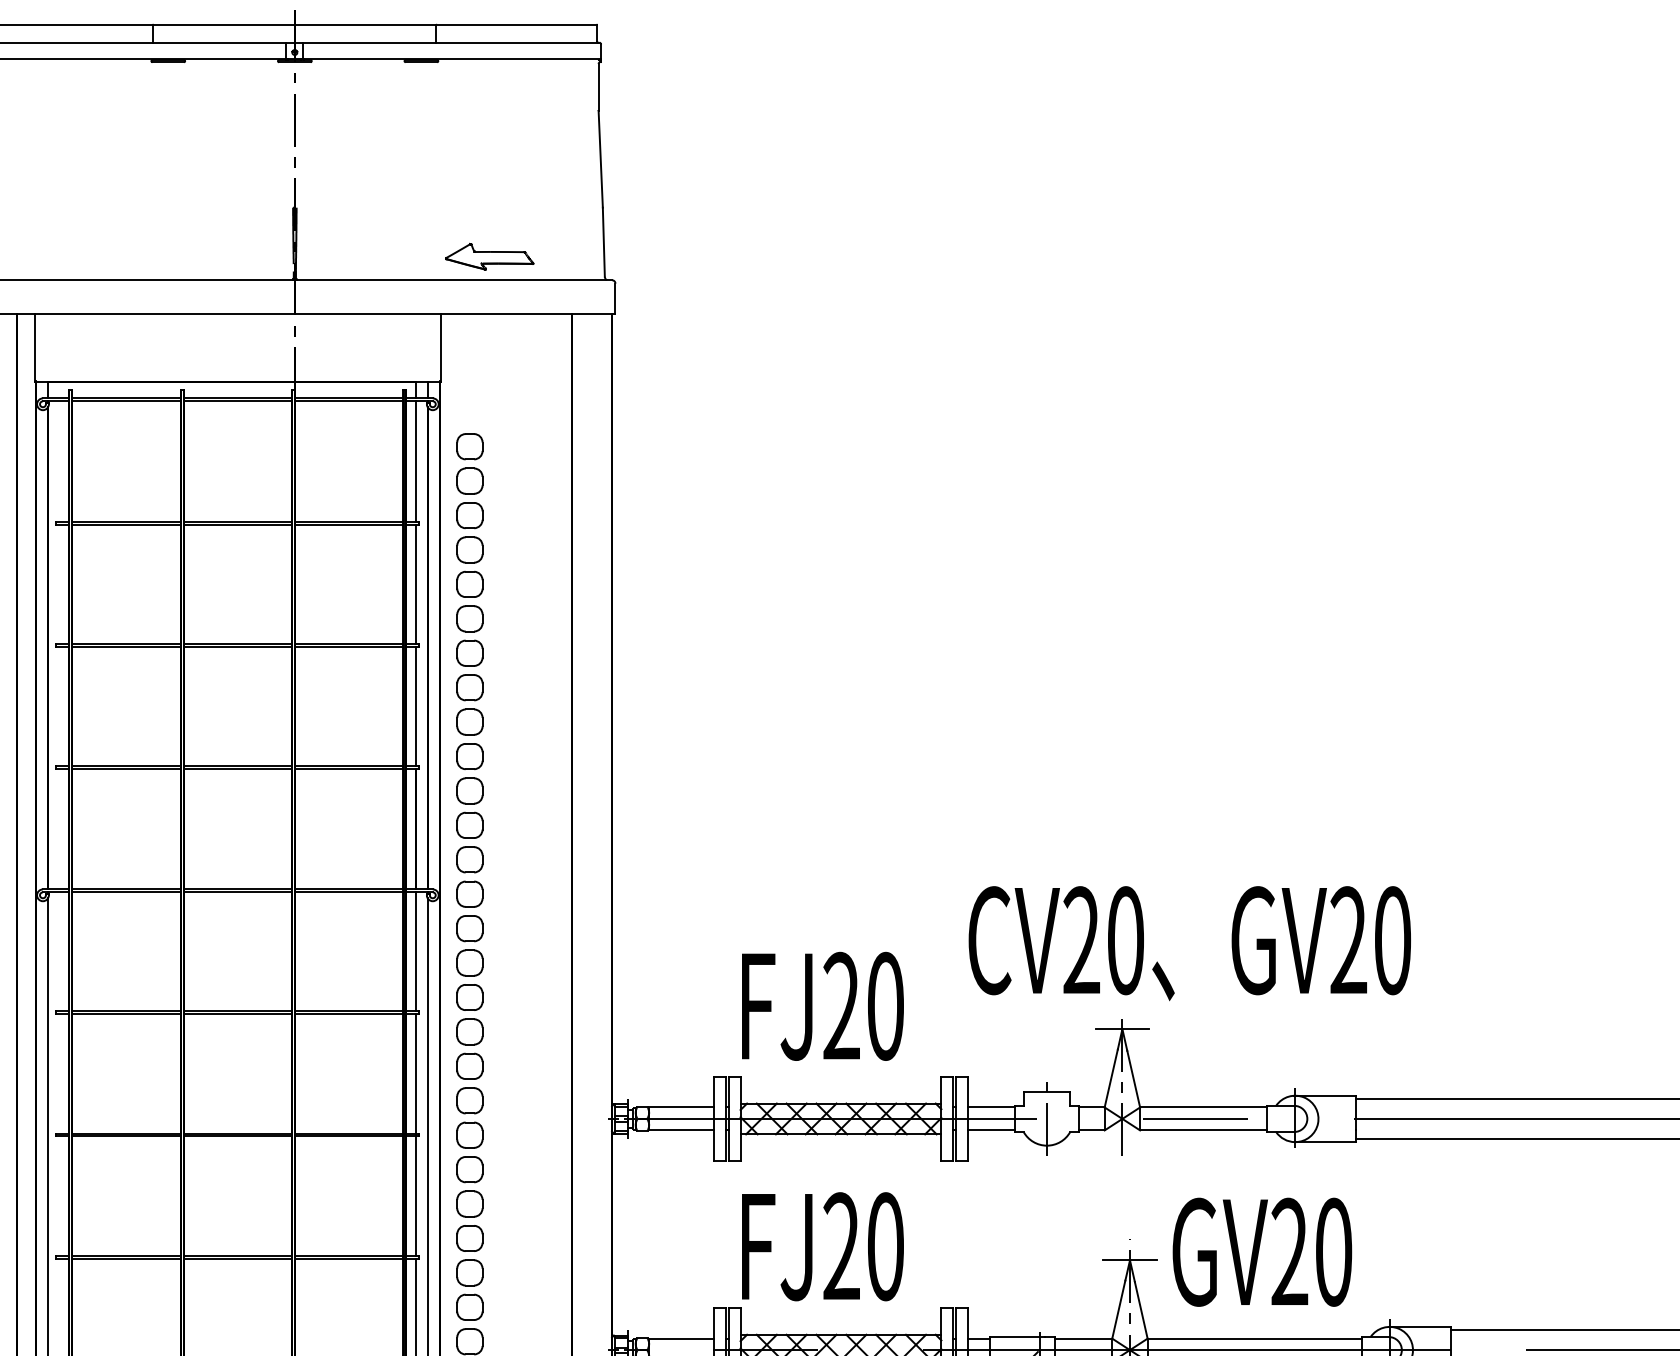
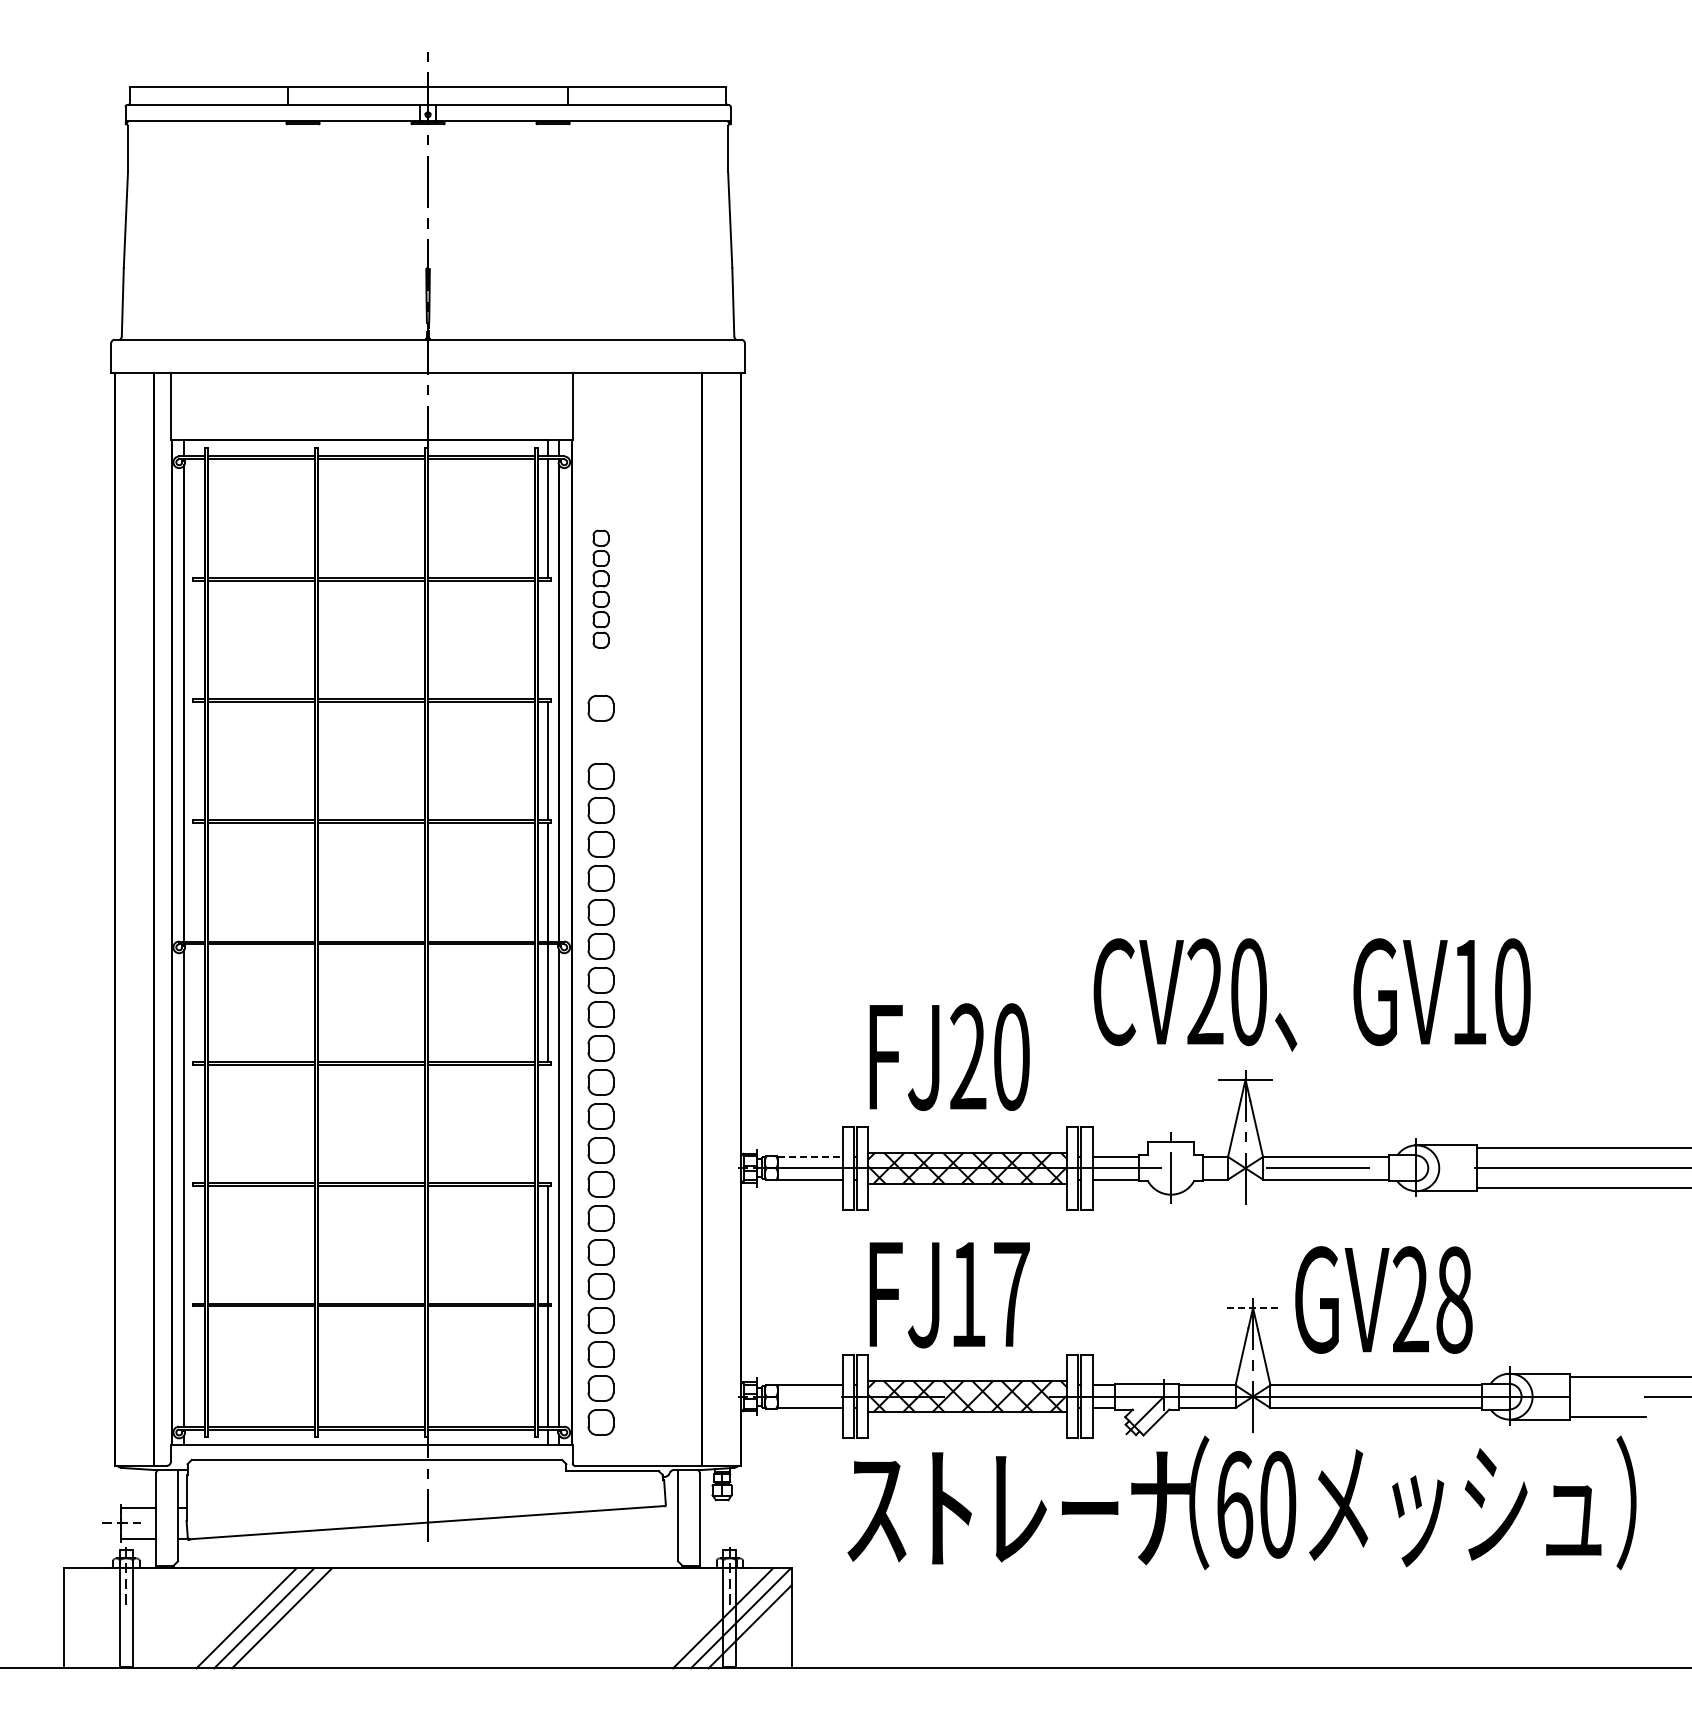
part: (489, 256) -> (620, 316), removed
part: (469, 532) -> (600, 588), size x0.6
line: (415, 584) -> (547, 640), removed
part: (469, 687) -> (600, 742), removed
text: (1349, 939) -> (1469, 991), GV20 -> GV10
line: (415, 1073) -> (547, 1123), removed
line: (681, 1107) -> (810, 1156), solid -> dashed
text: (863, 1246) -> (989, 1294), FJ20 -> FJ17
text: (1333, 1251) -> (1454, 1299), GV20 -> GV28
line: (1130, 1259) -> (1253, 1307), solid -> dashed

